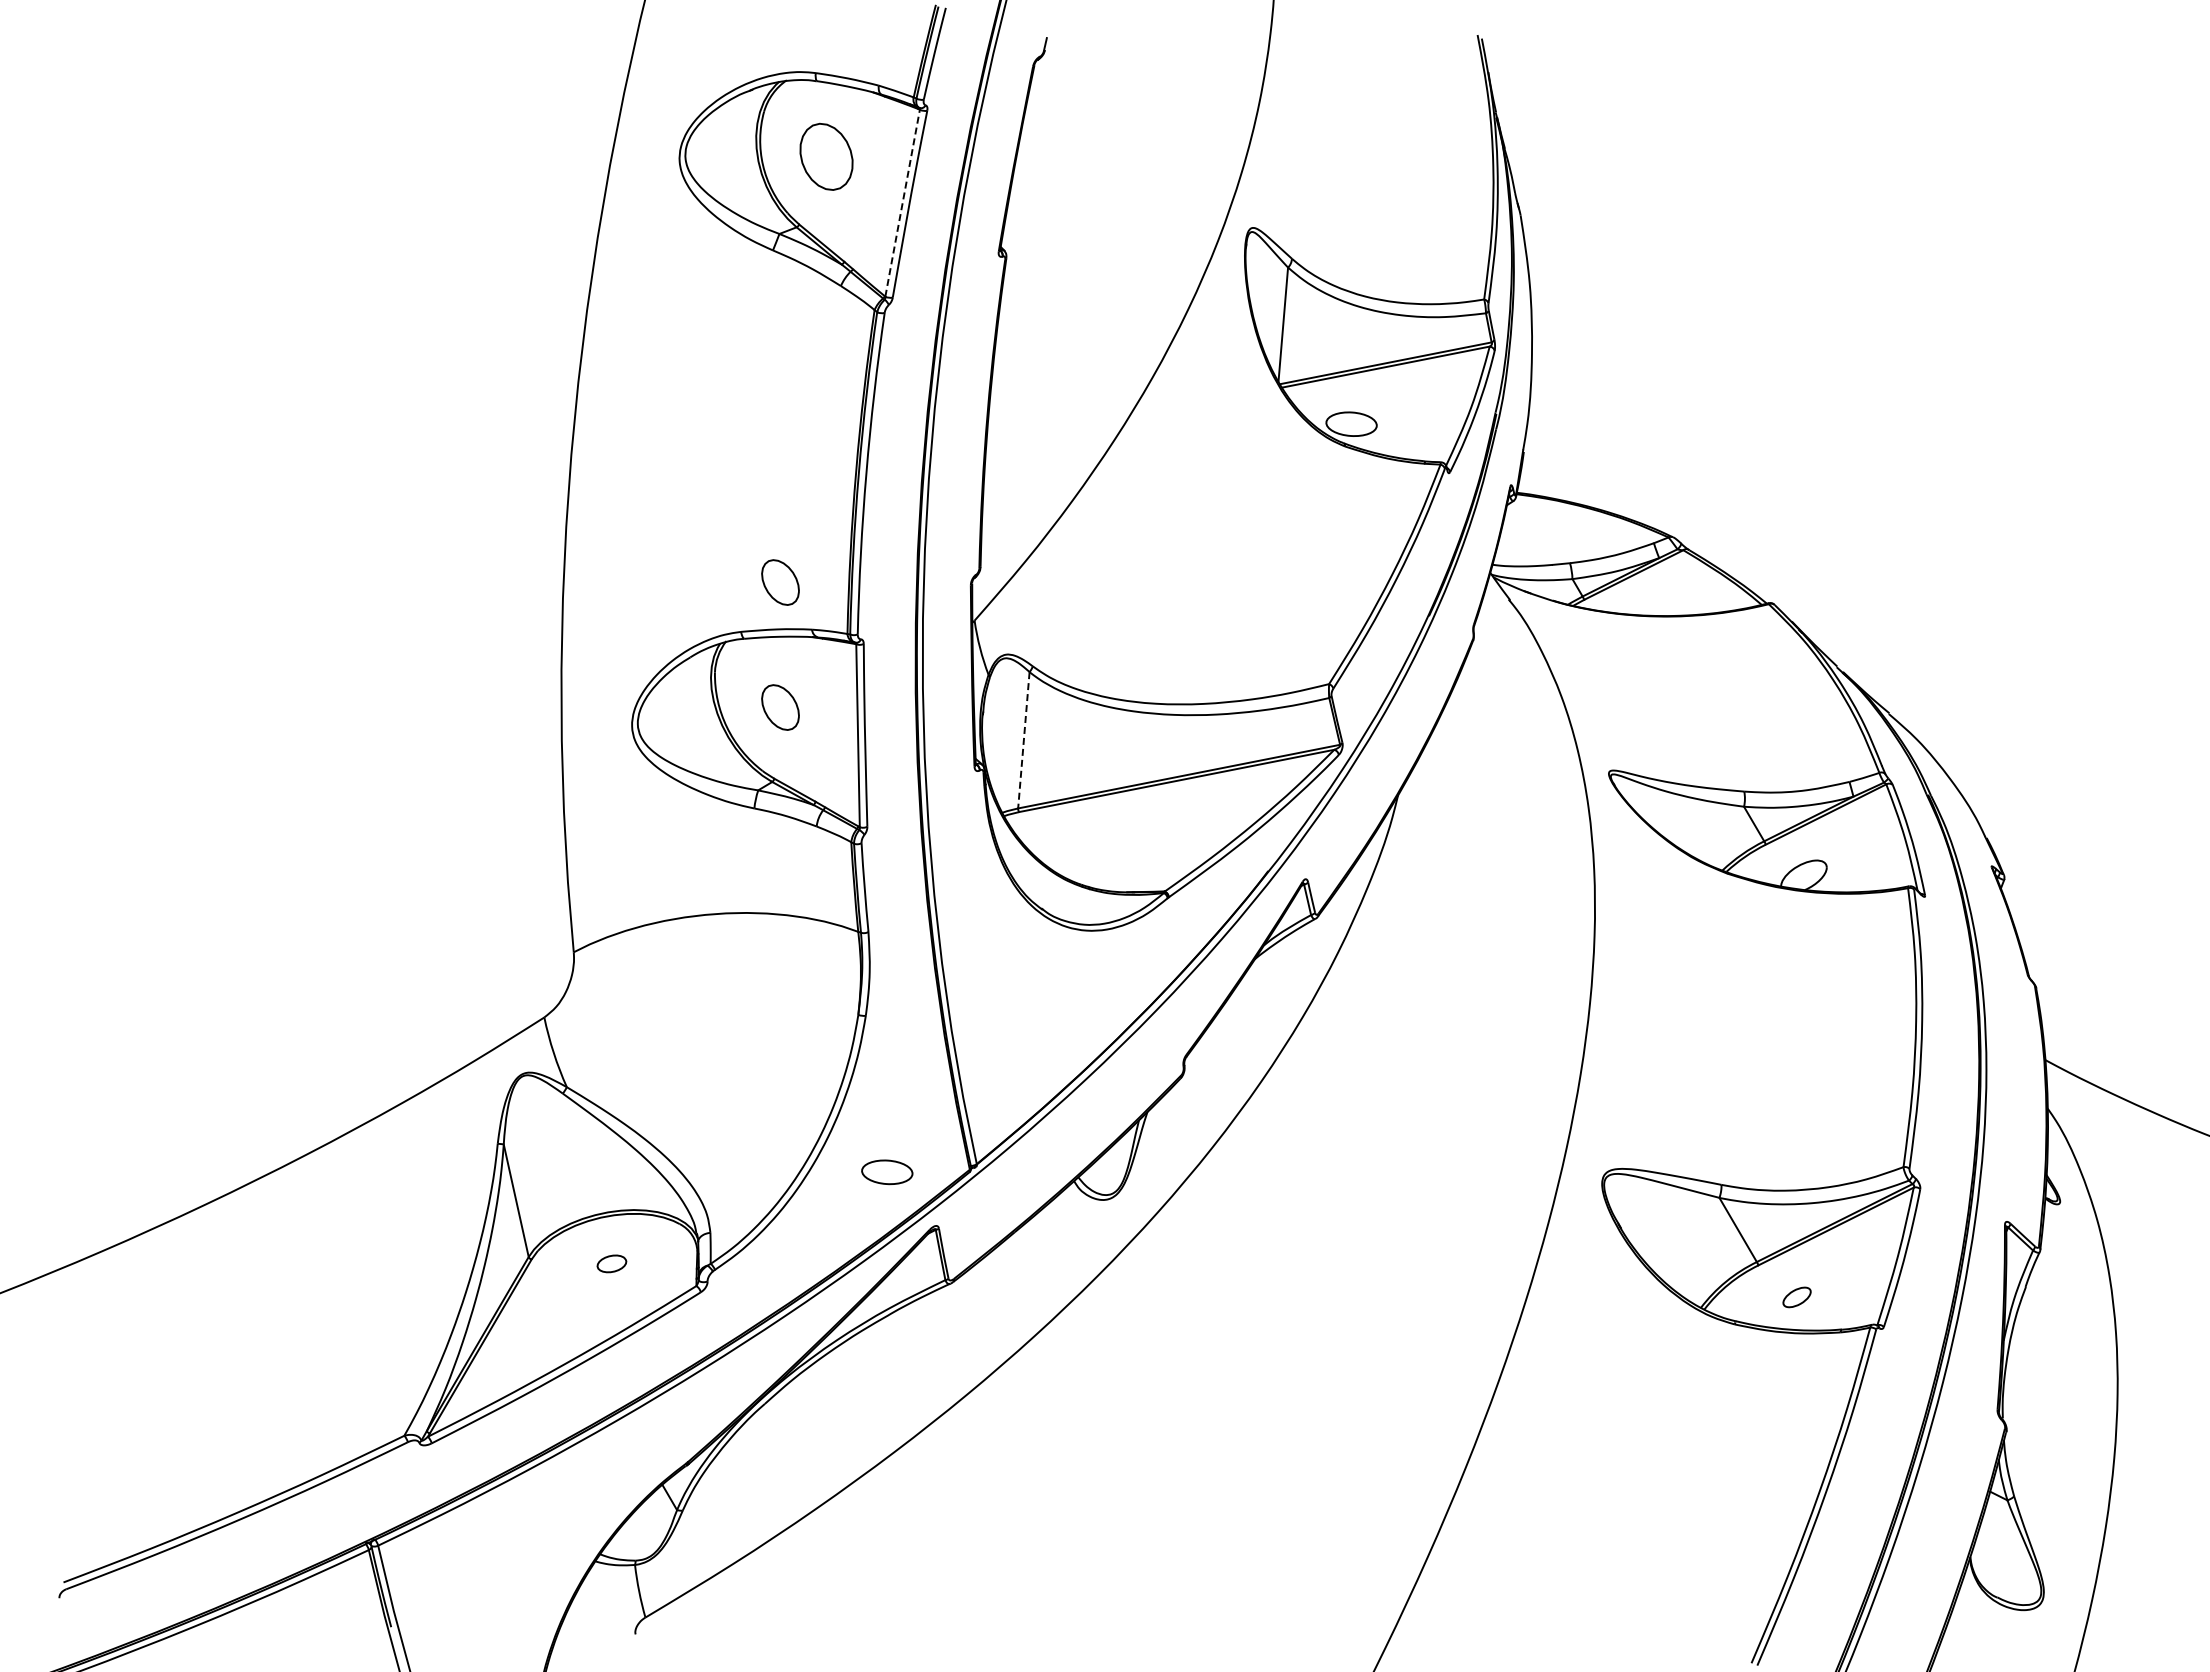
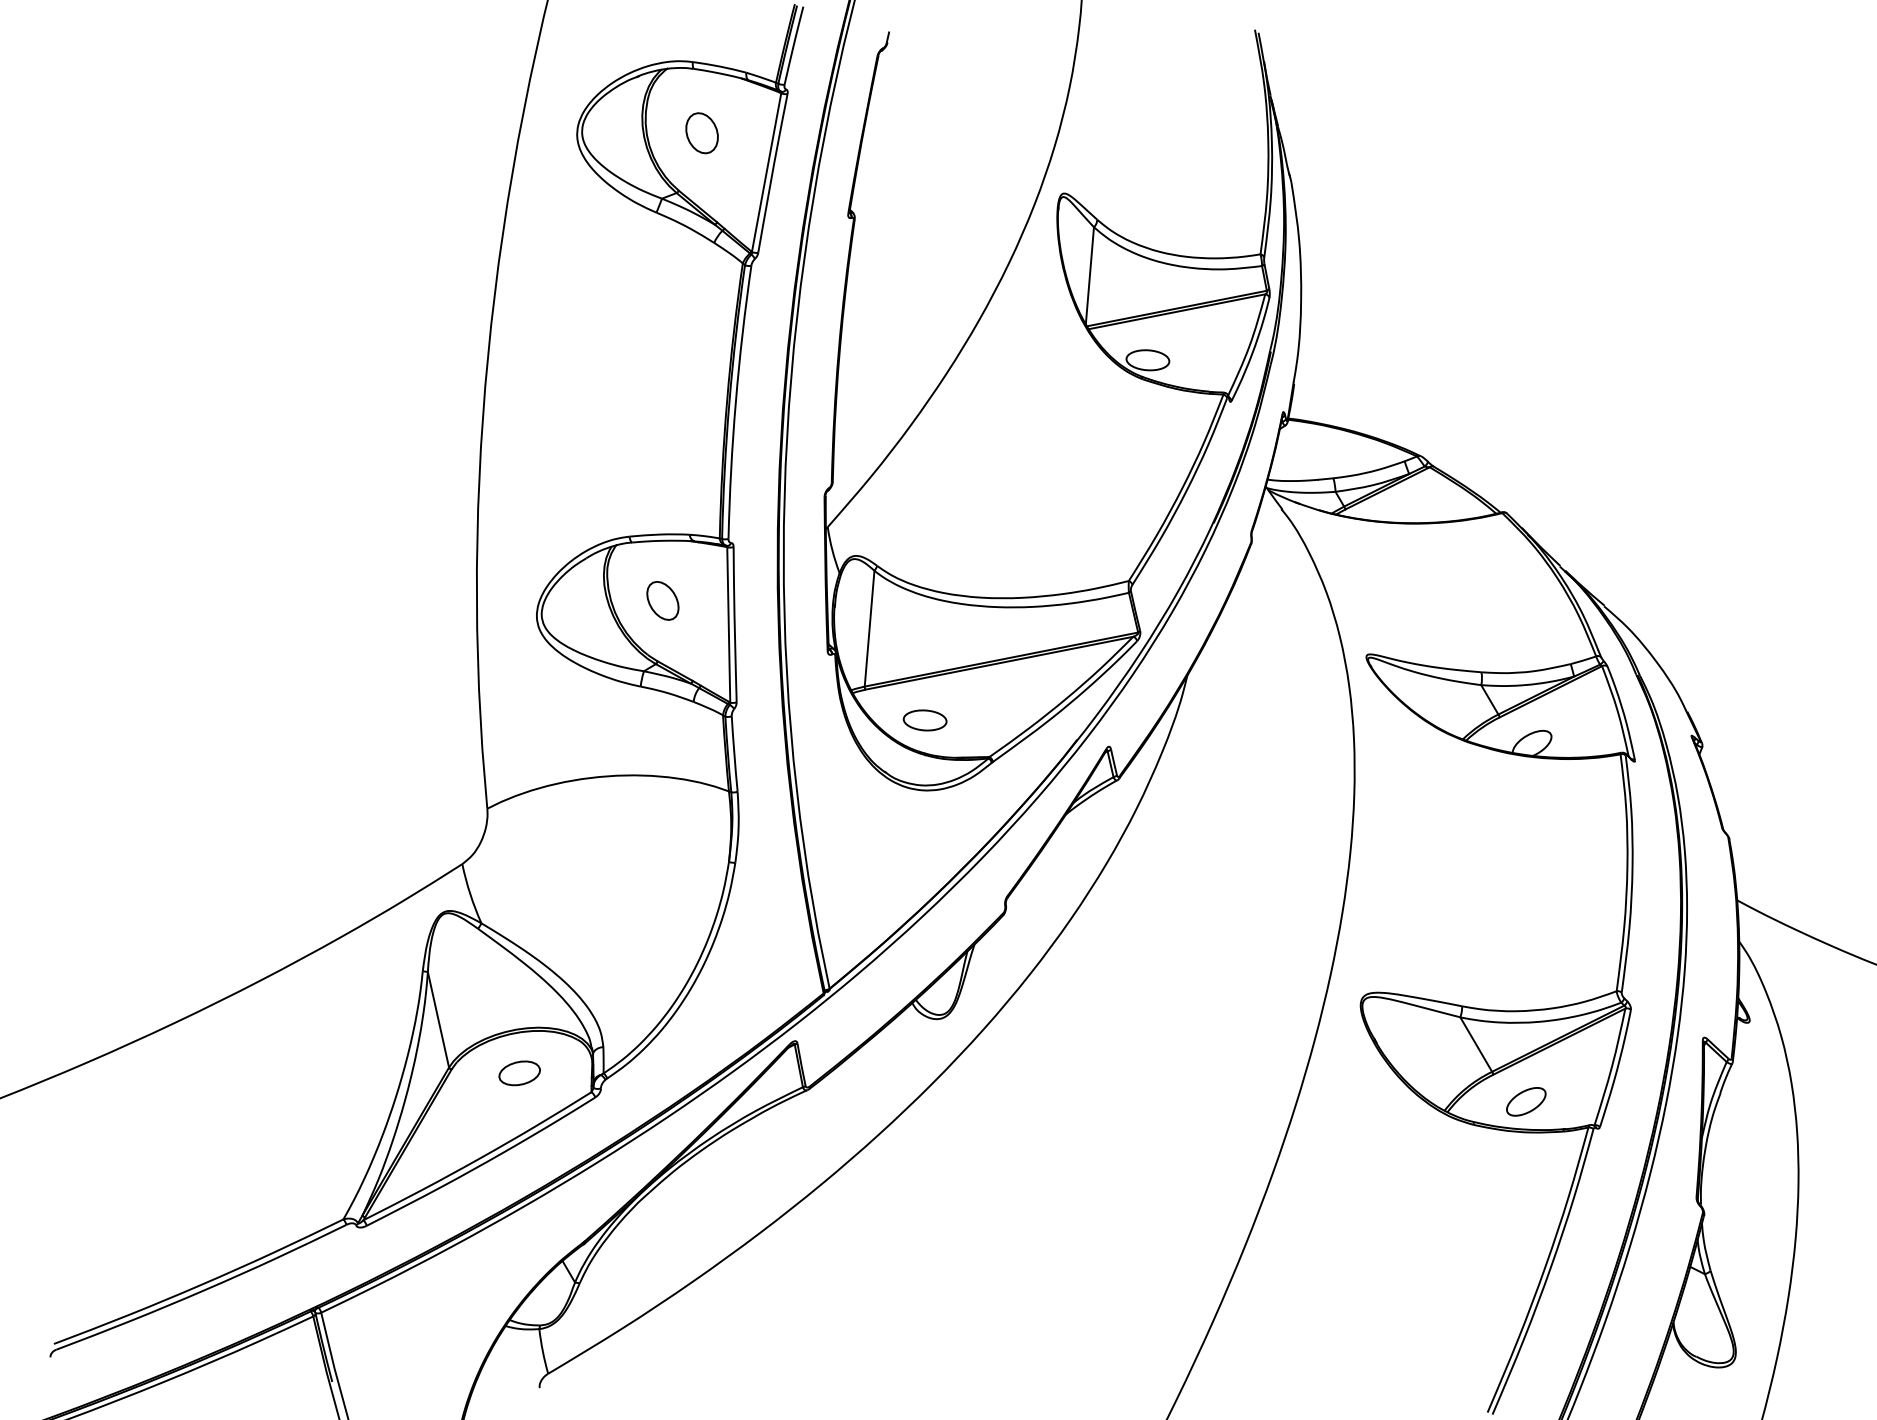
part: (826, 156) -> (701, 132), size x0.71
line: (902, 202) -> (766, 171), dashed -> solid
part: (780, 582) -> (662, 494), removed
line: (1023, 740) -> (869, 628), dashed -> solid
part: (887, 1172) -> (925, 720), moved
part: (611, 1263) -> (519, 1073), size x1.67
part: (1796, 1297) -> (1525, 1101), size x1.67

